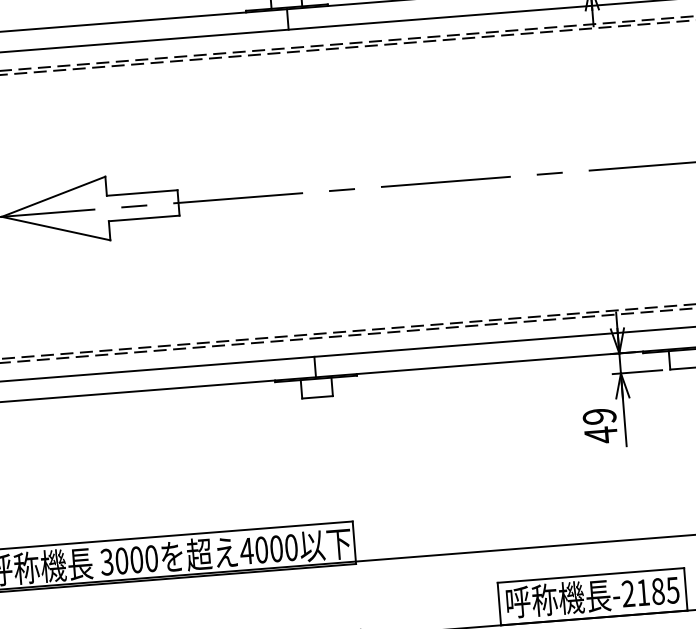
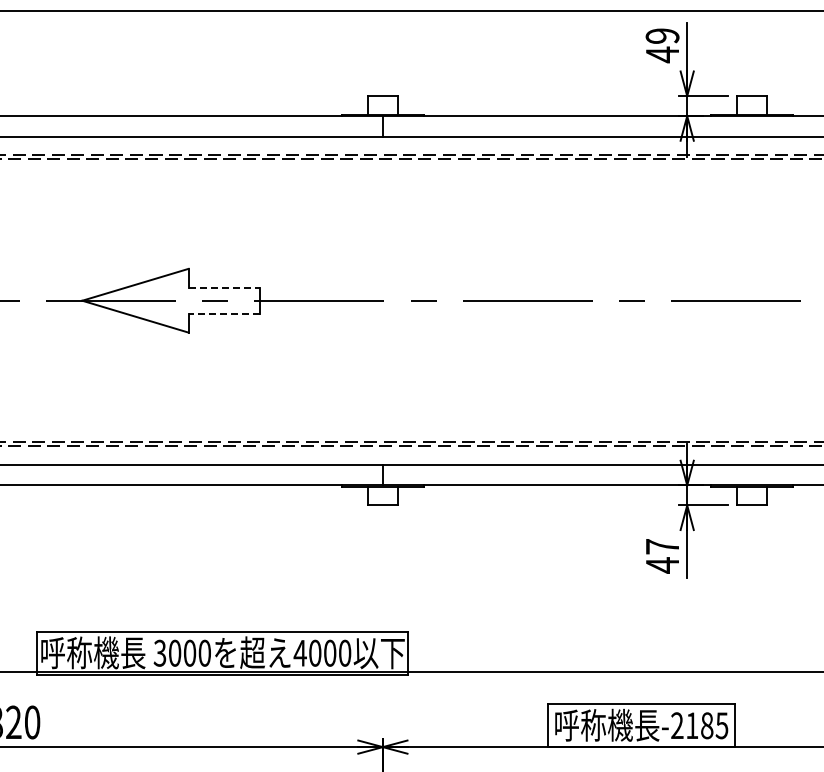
line: (142, 192) -> (224, 287), solid -> dashed
line: (143, 218) -> (223, 313), solid -> dashed
text: (599, 416) -> (662, 546), 49 -> 47

